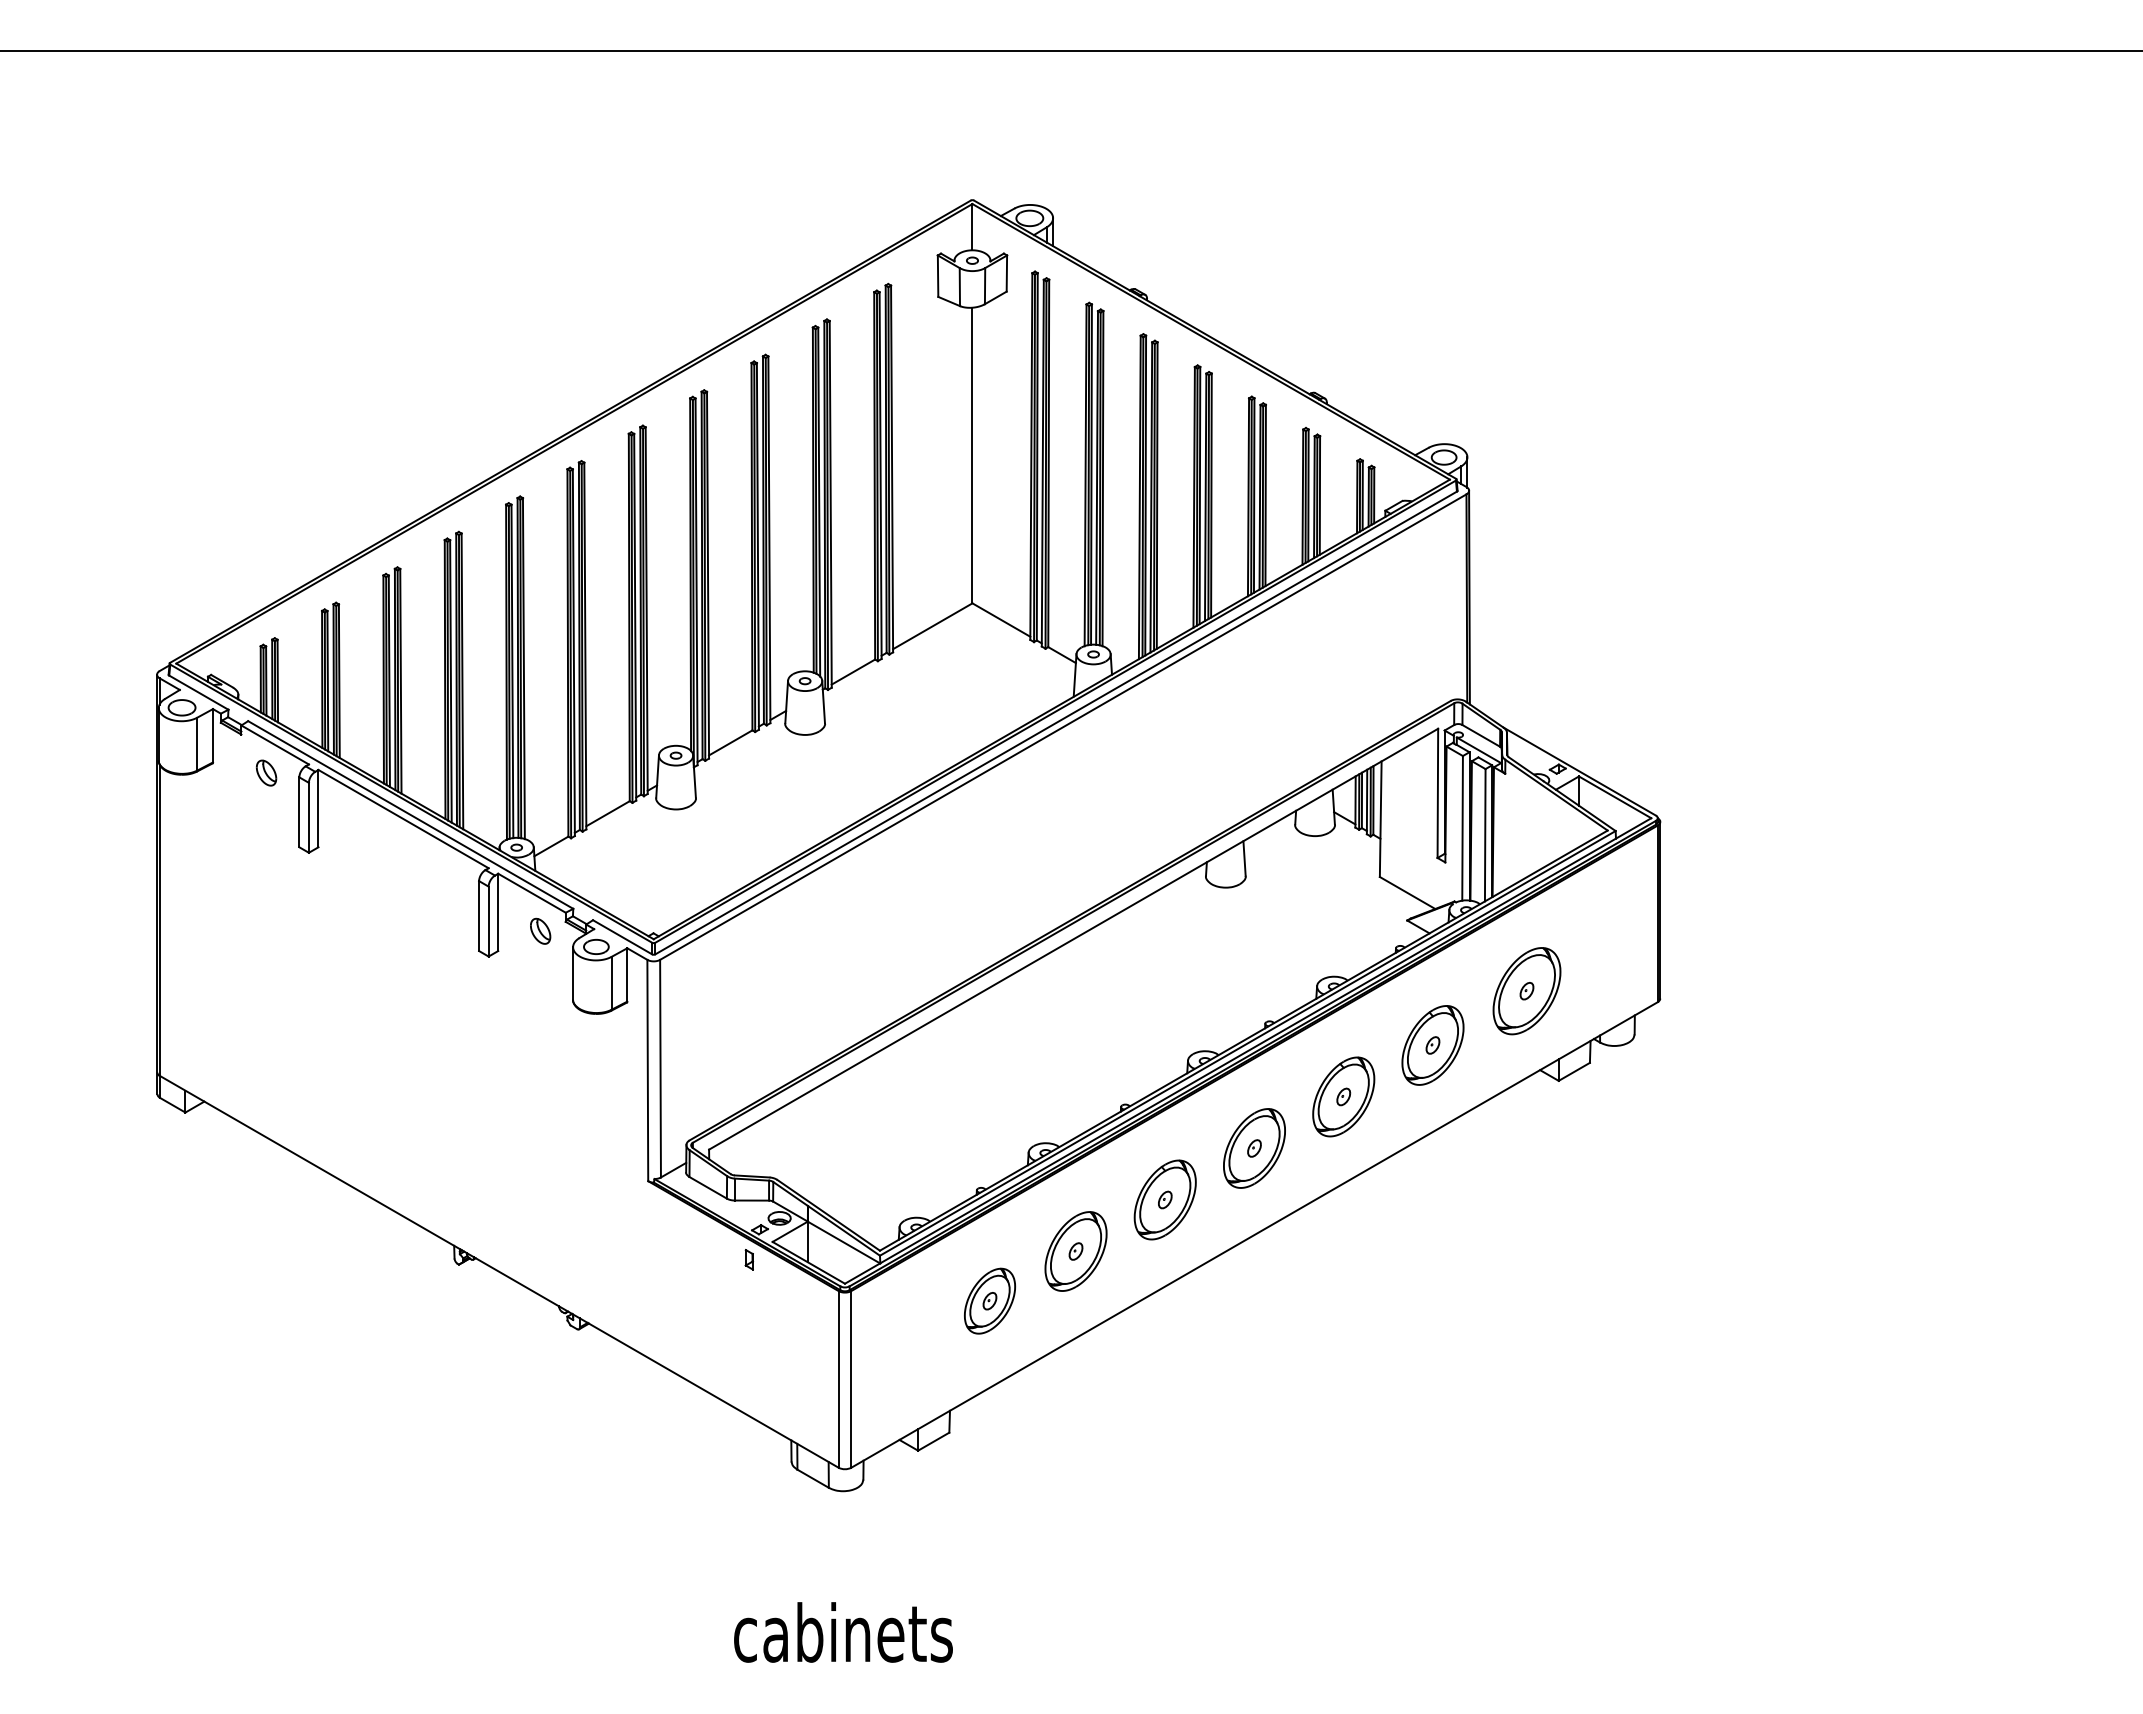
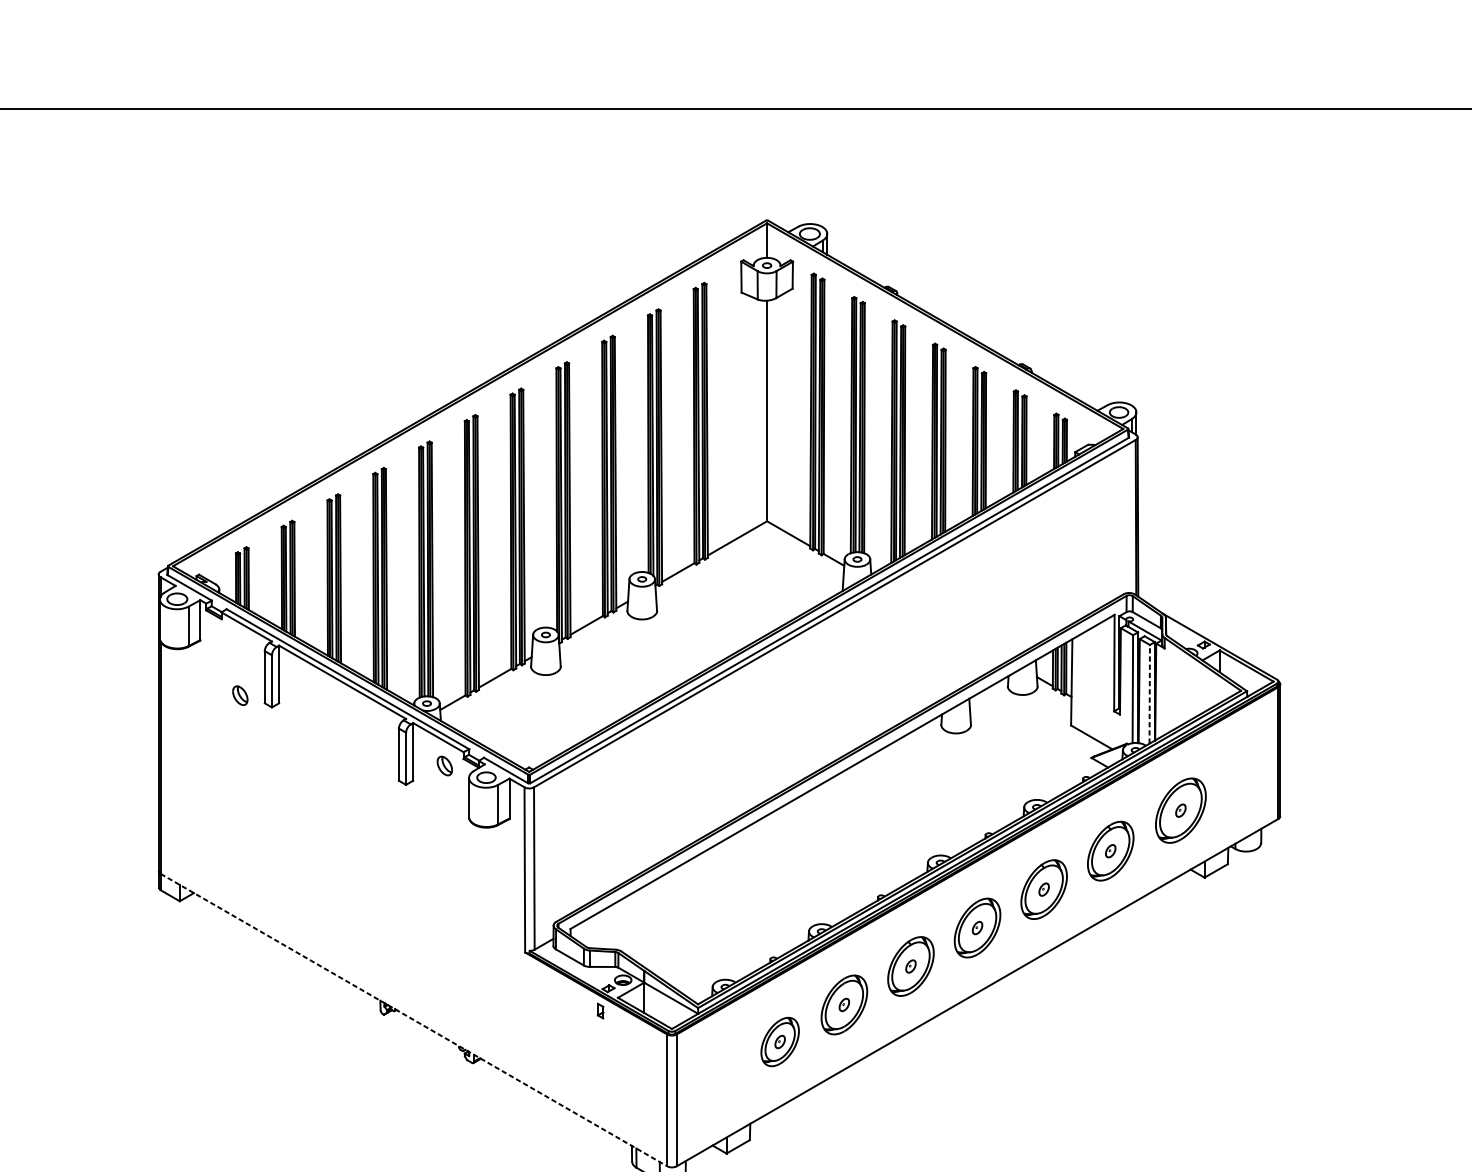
part: (266, 772) -> (240, 695), moved
line: (1485, 834) -> (1149, 693), solid -> dashed
line: (499, 1271) -> (414, 1019), solid -> dashed

